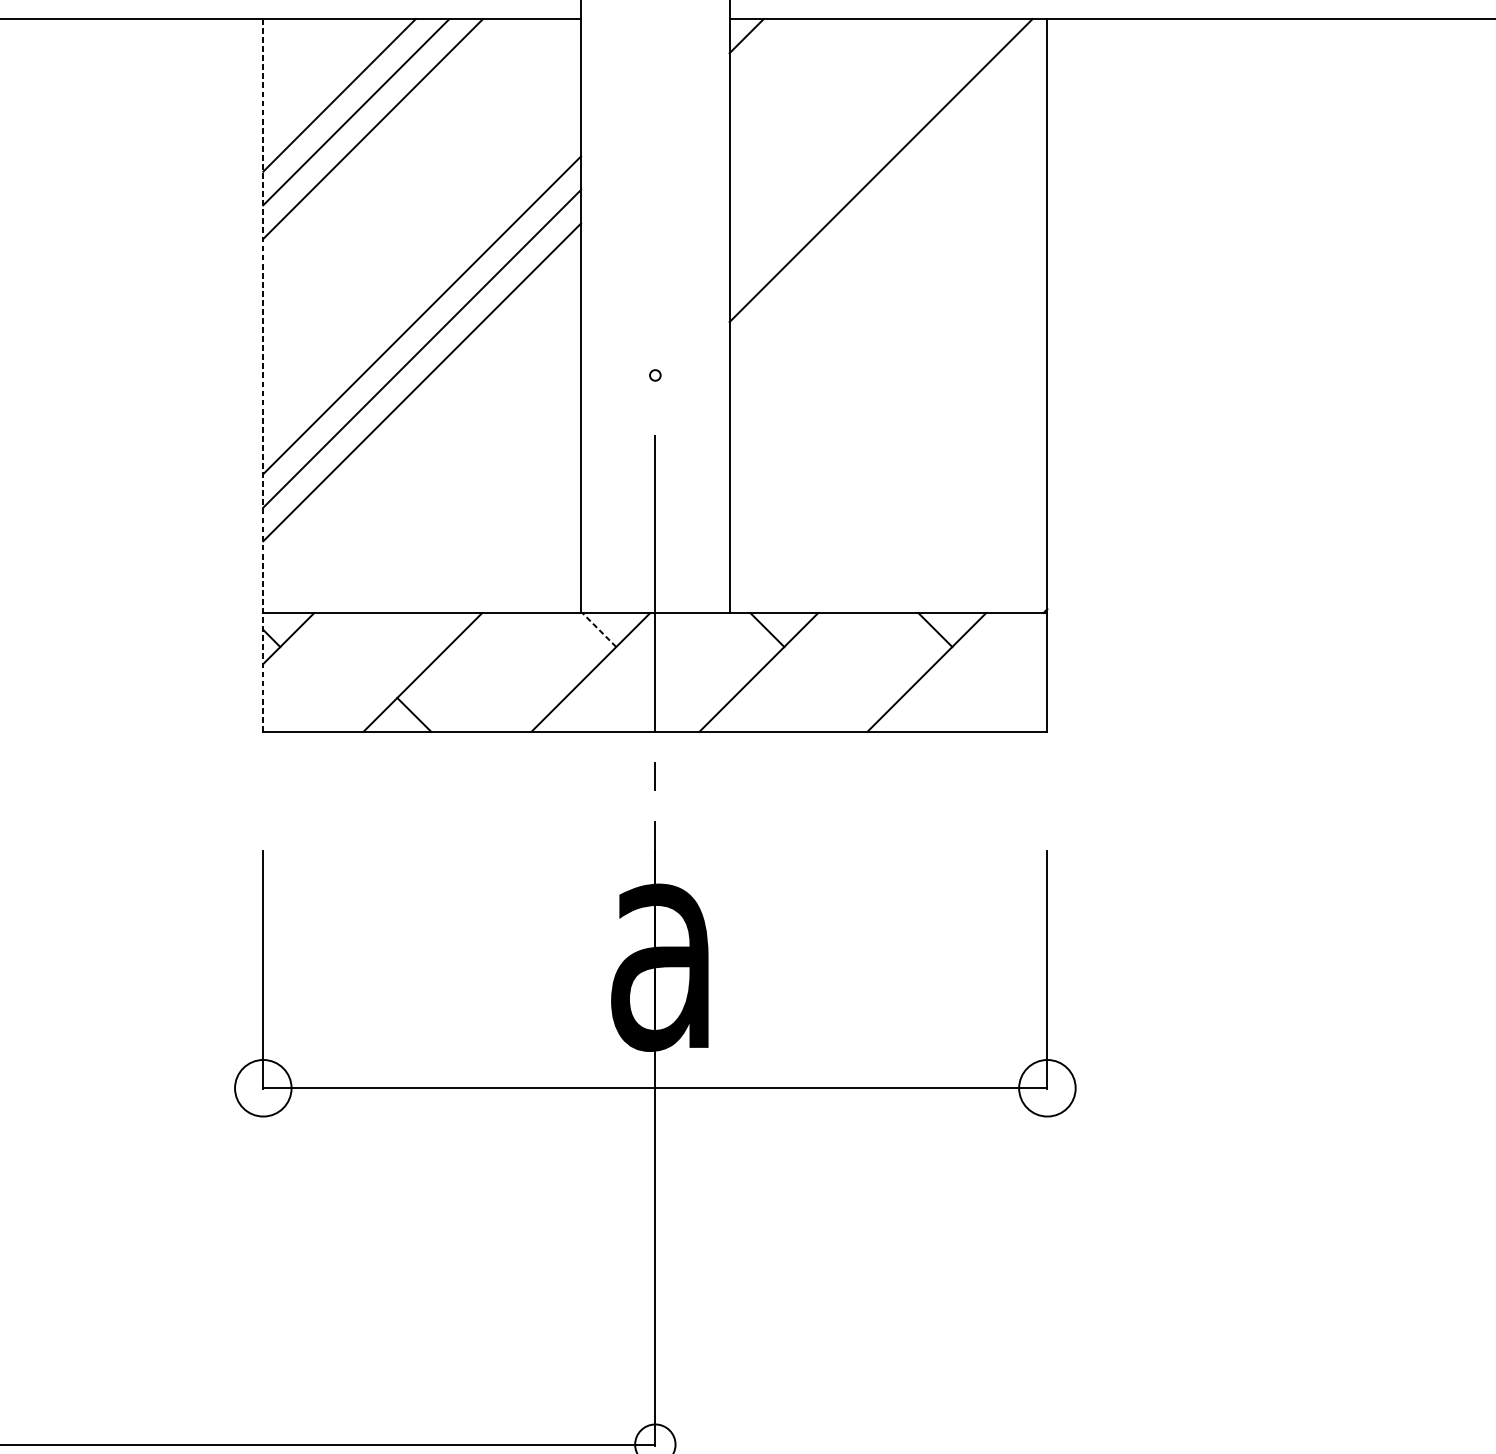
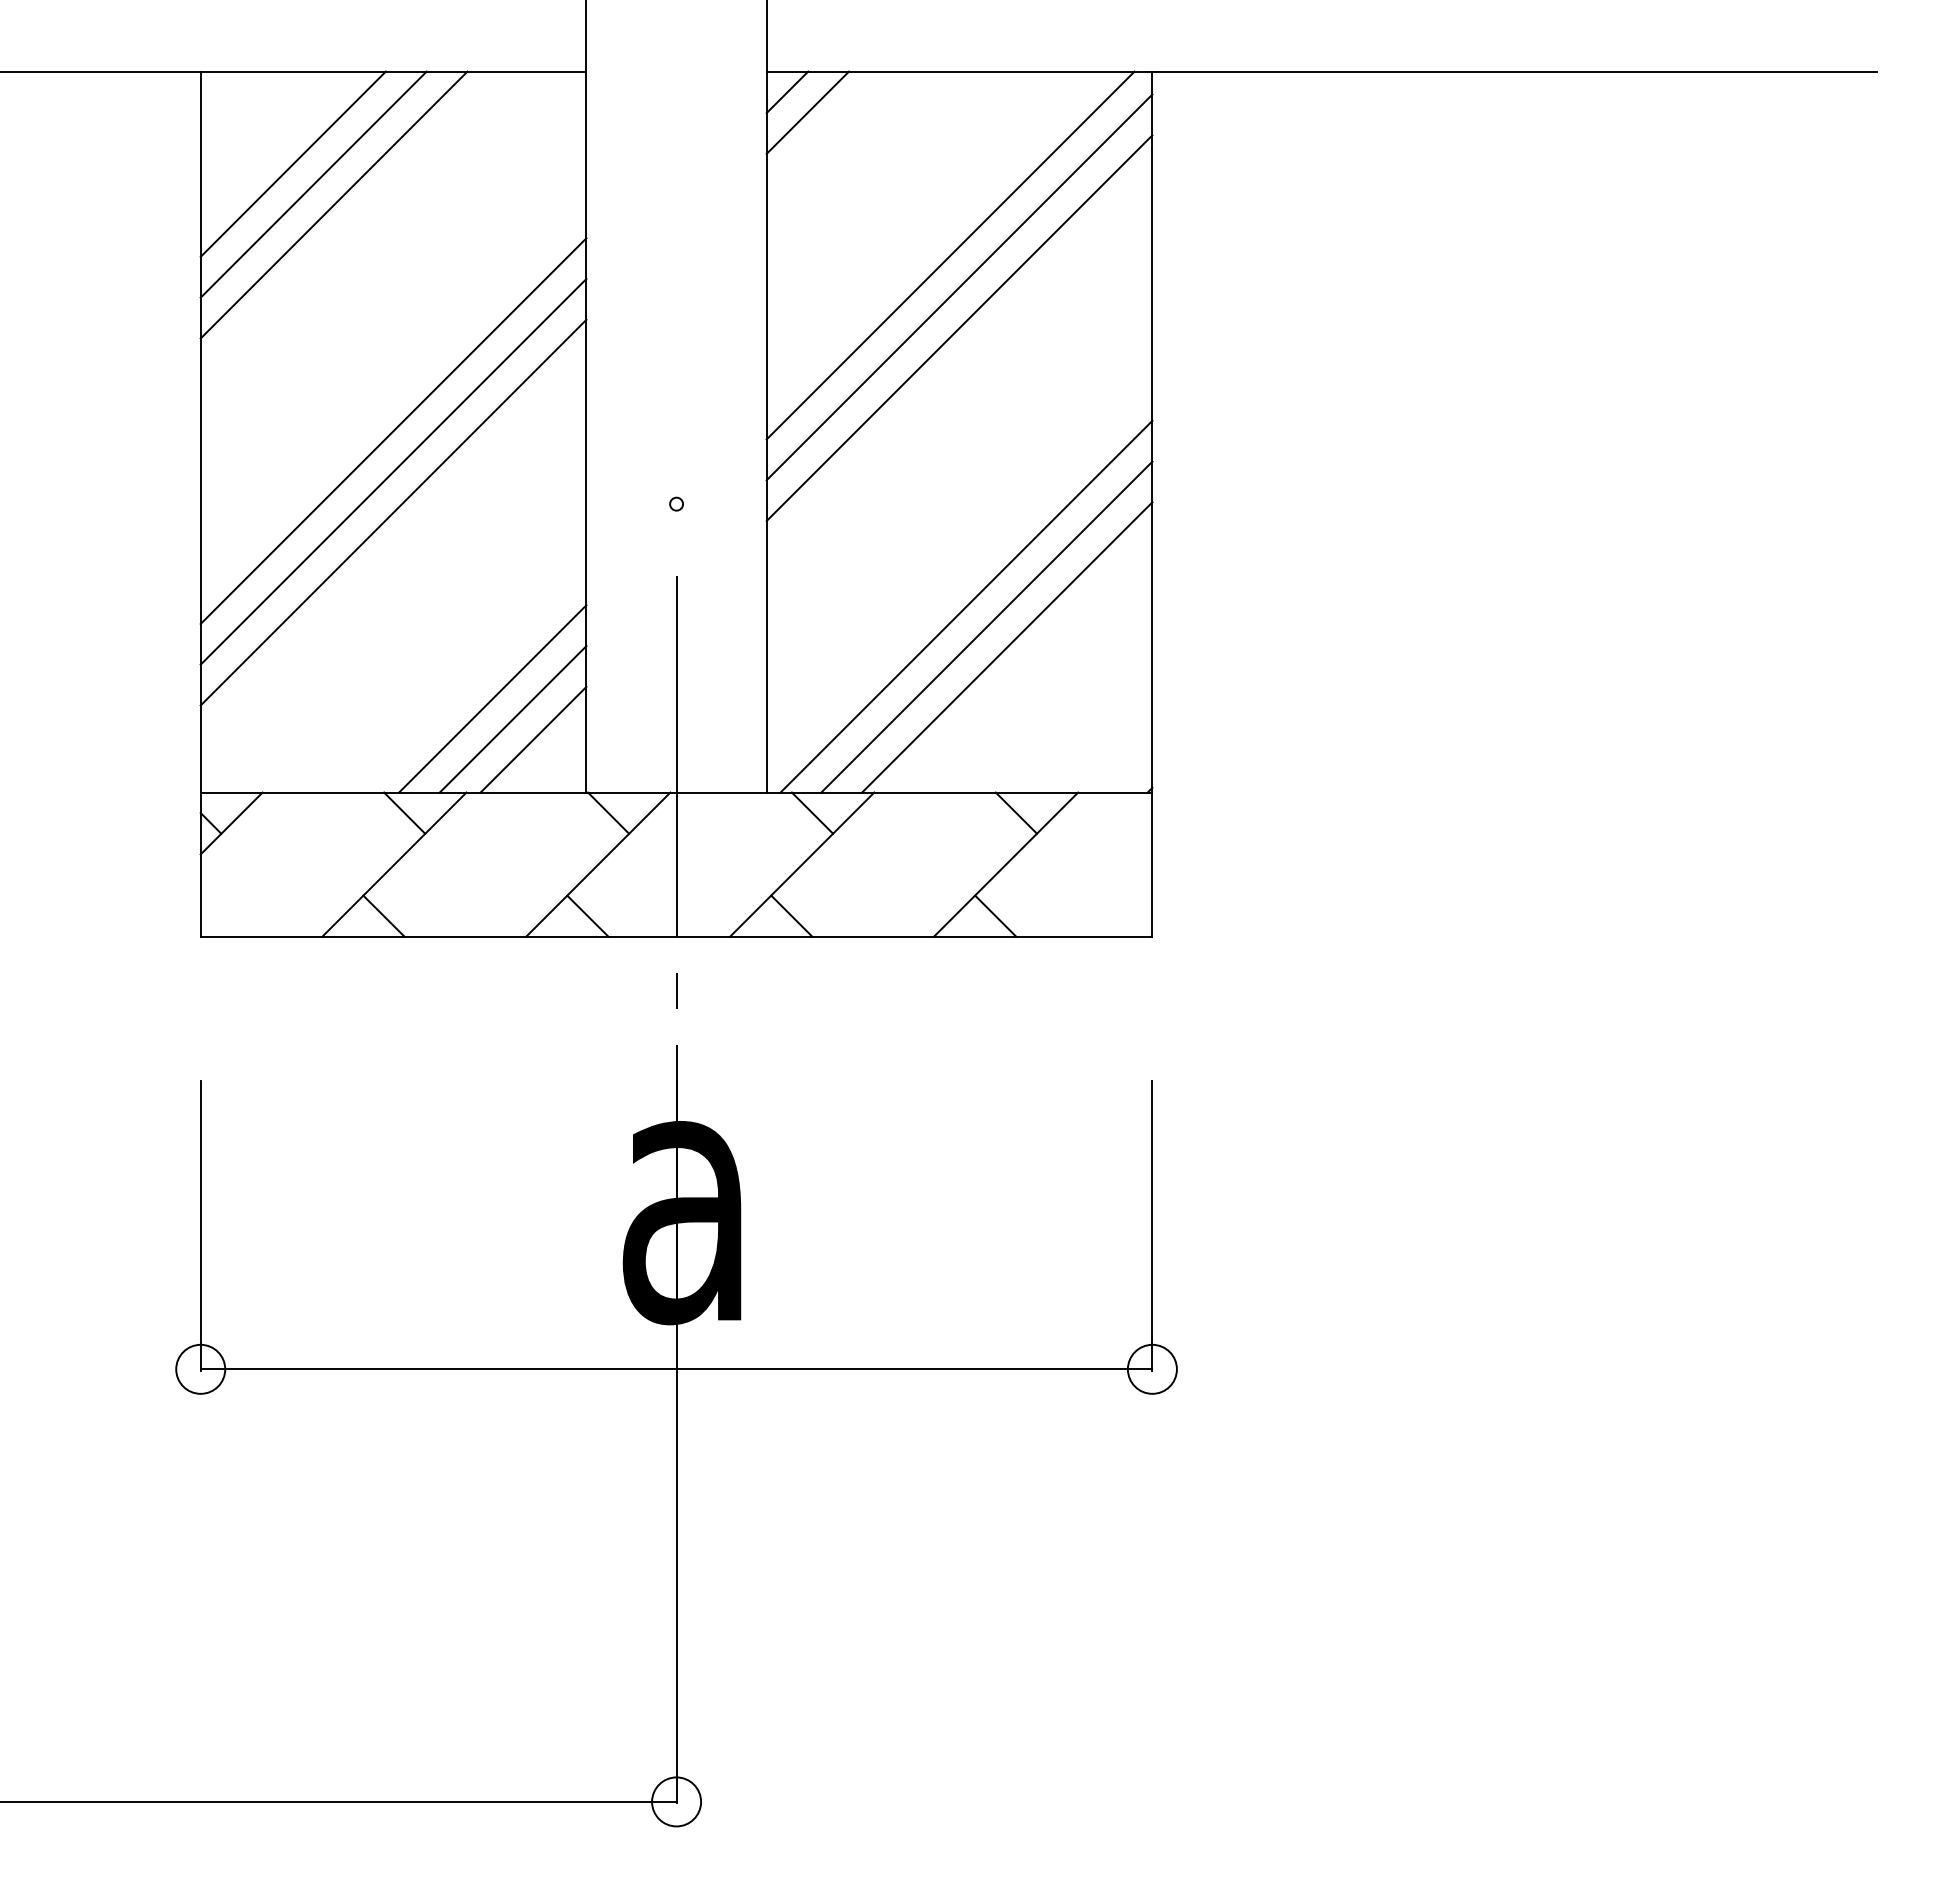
line: (763, 52) -> (807, 112), added
line: (888, 196) -> (959, 287), added
line: (888, 230) -> (959, 328), added
line: (263, 375) -> (200, 504), dashed -> solid
line: (894, 459) -> (966, 606), added
line: (910, 476) -> (986, 626), added
line: (927, 493) -> (1007, 647), added
line: (503, 535) -> (492, 698), added
line: (520, 552) -> (512, 719), added
line: (537, 569) -> (533, 739), added
line: (431, 629) -> (404, 812), added
line: (599, 629) -> (608, 812), dashed -> solid
line: (581, 714) -> (587, 915), added
line: (750, 714) -> (791, 915), added
line: (918, 714) -> (995, 915), added
circle: (263, 1087) -> (200, 1368), size x0.71
circle: (1046, 1087) -> (1151, 1368), size x0.71

